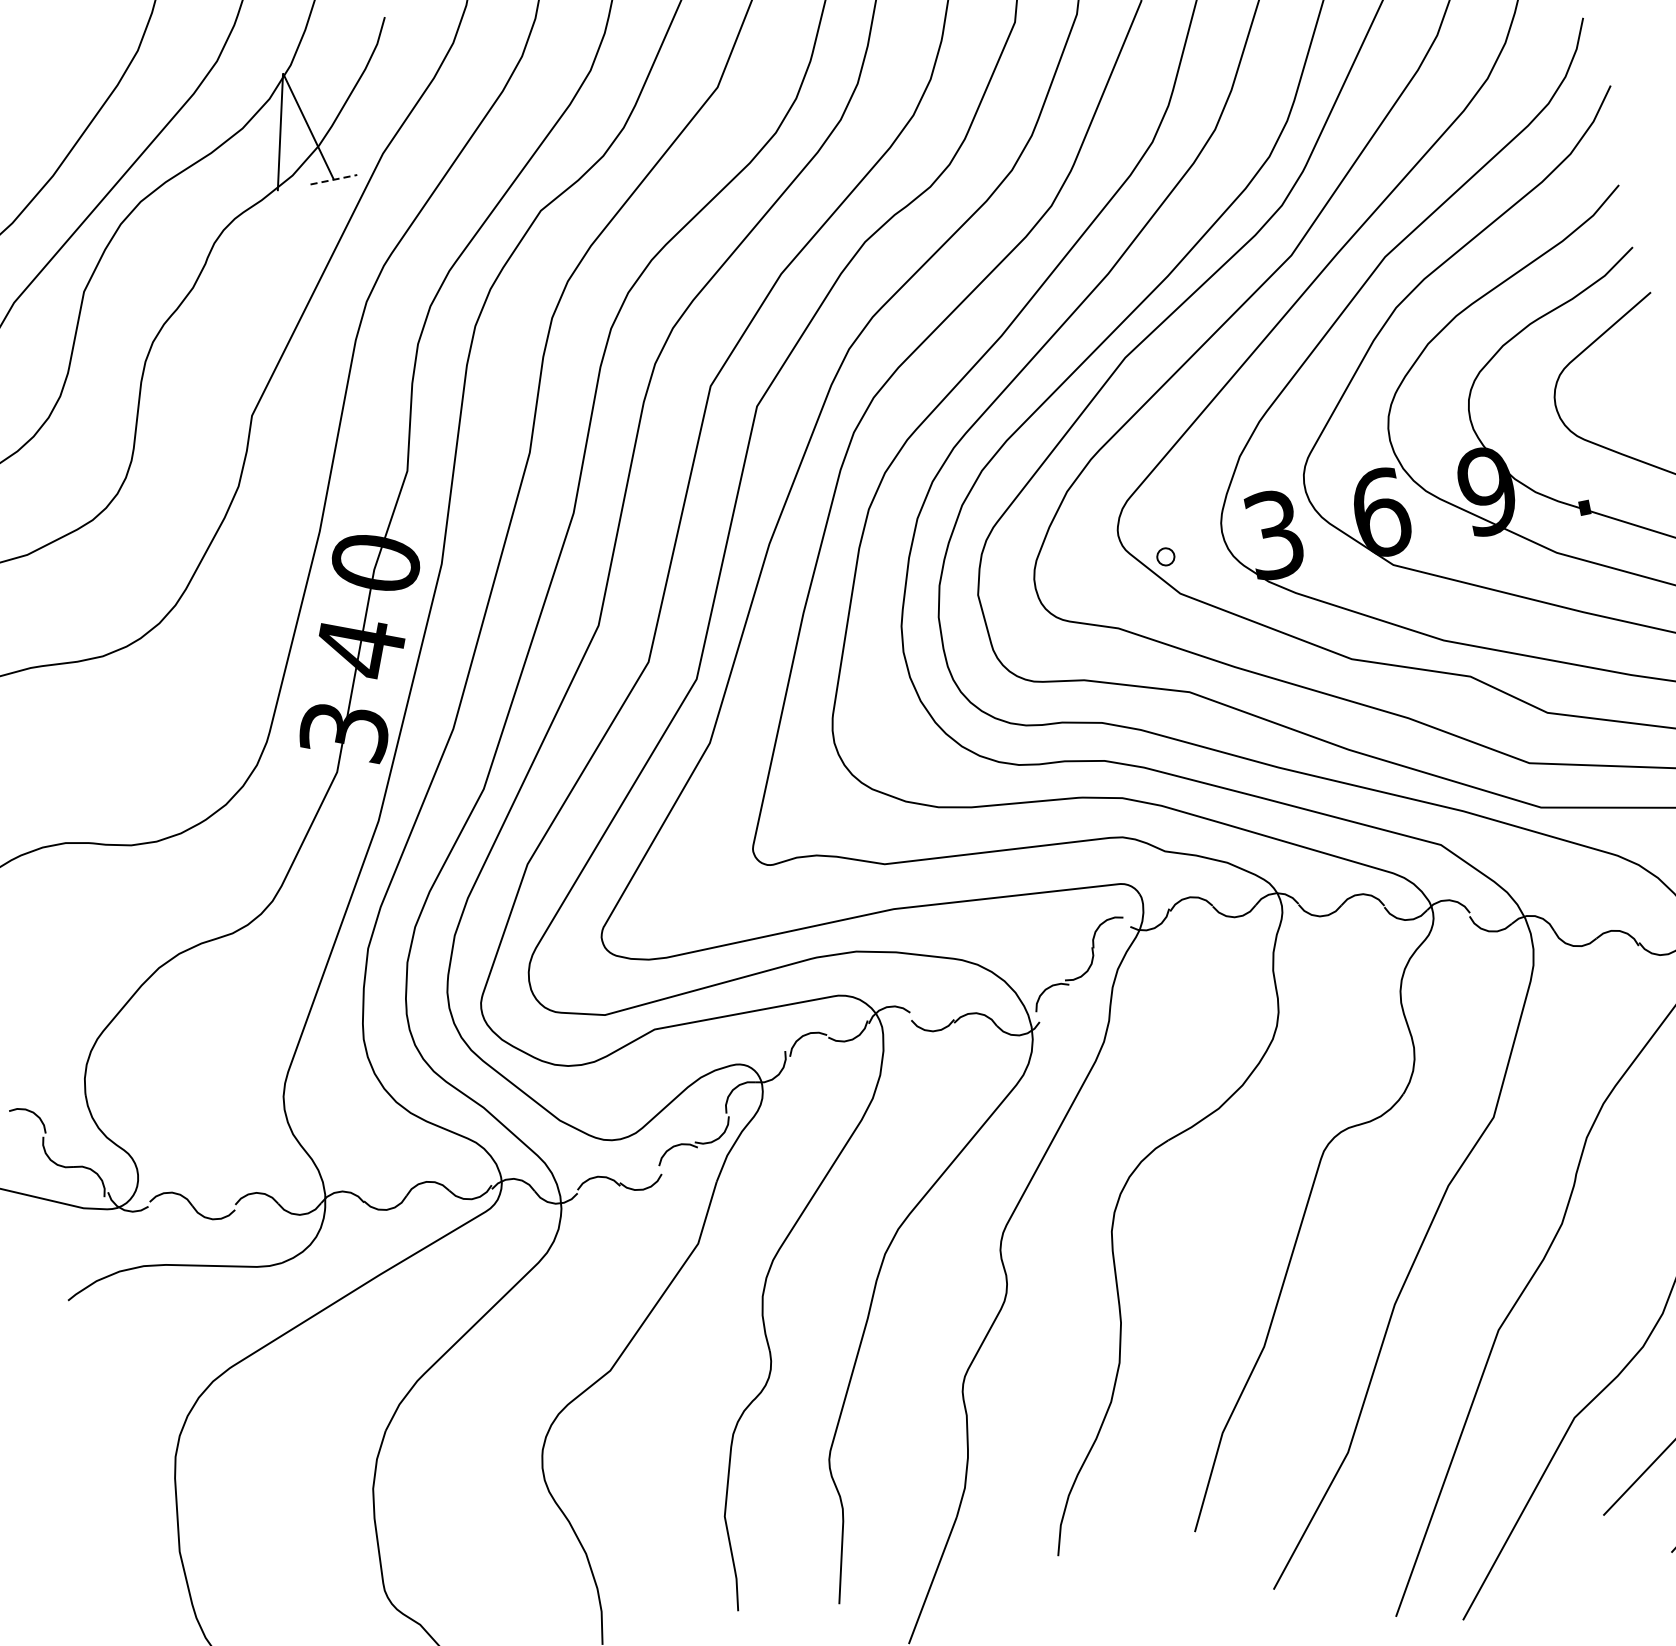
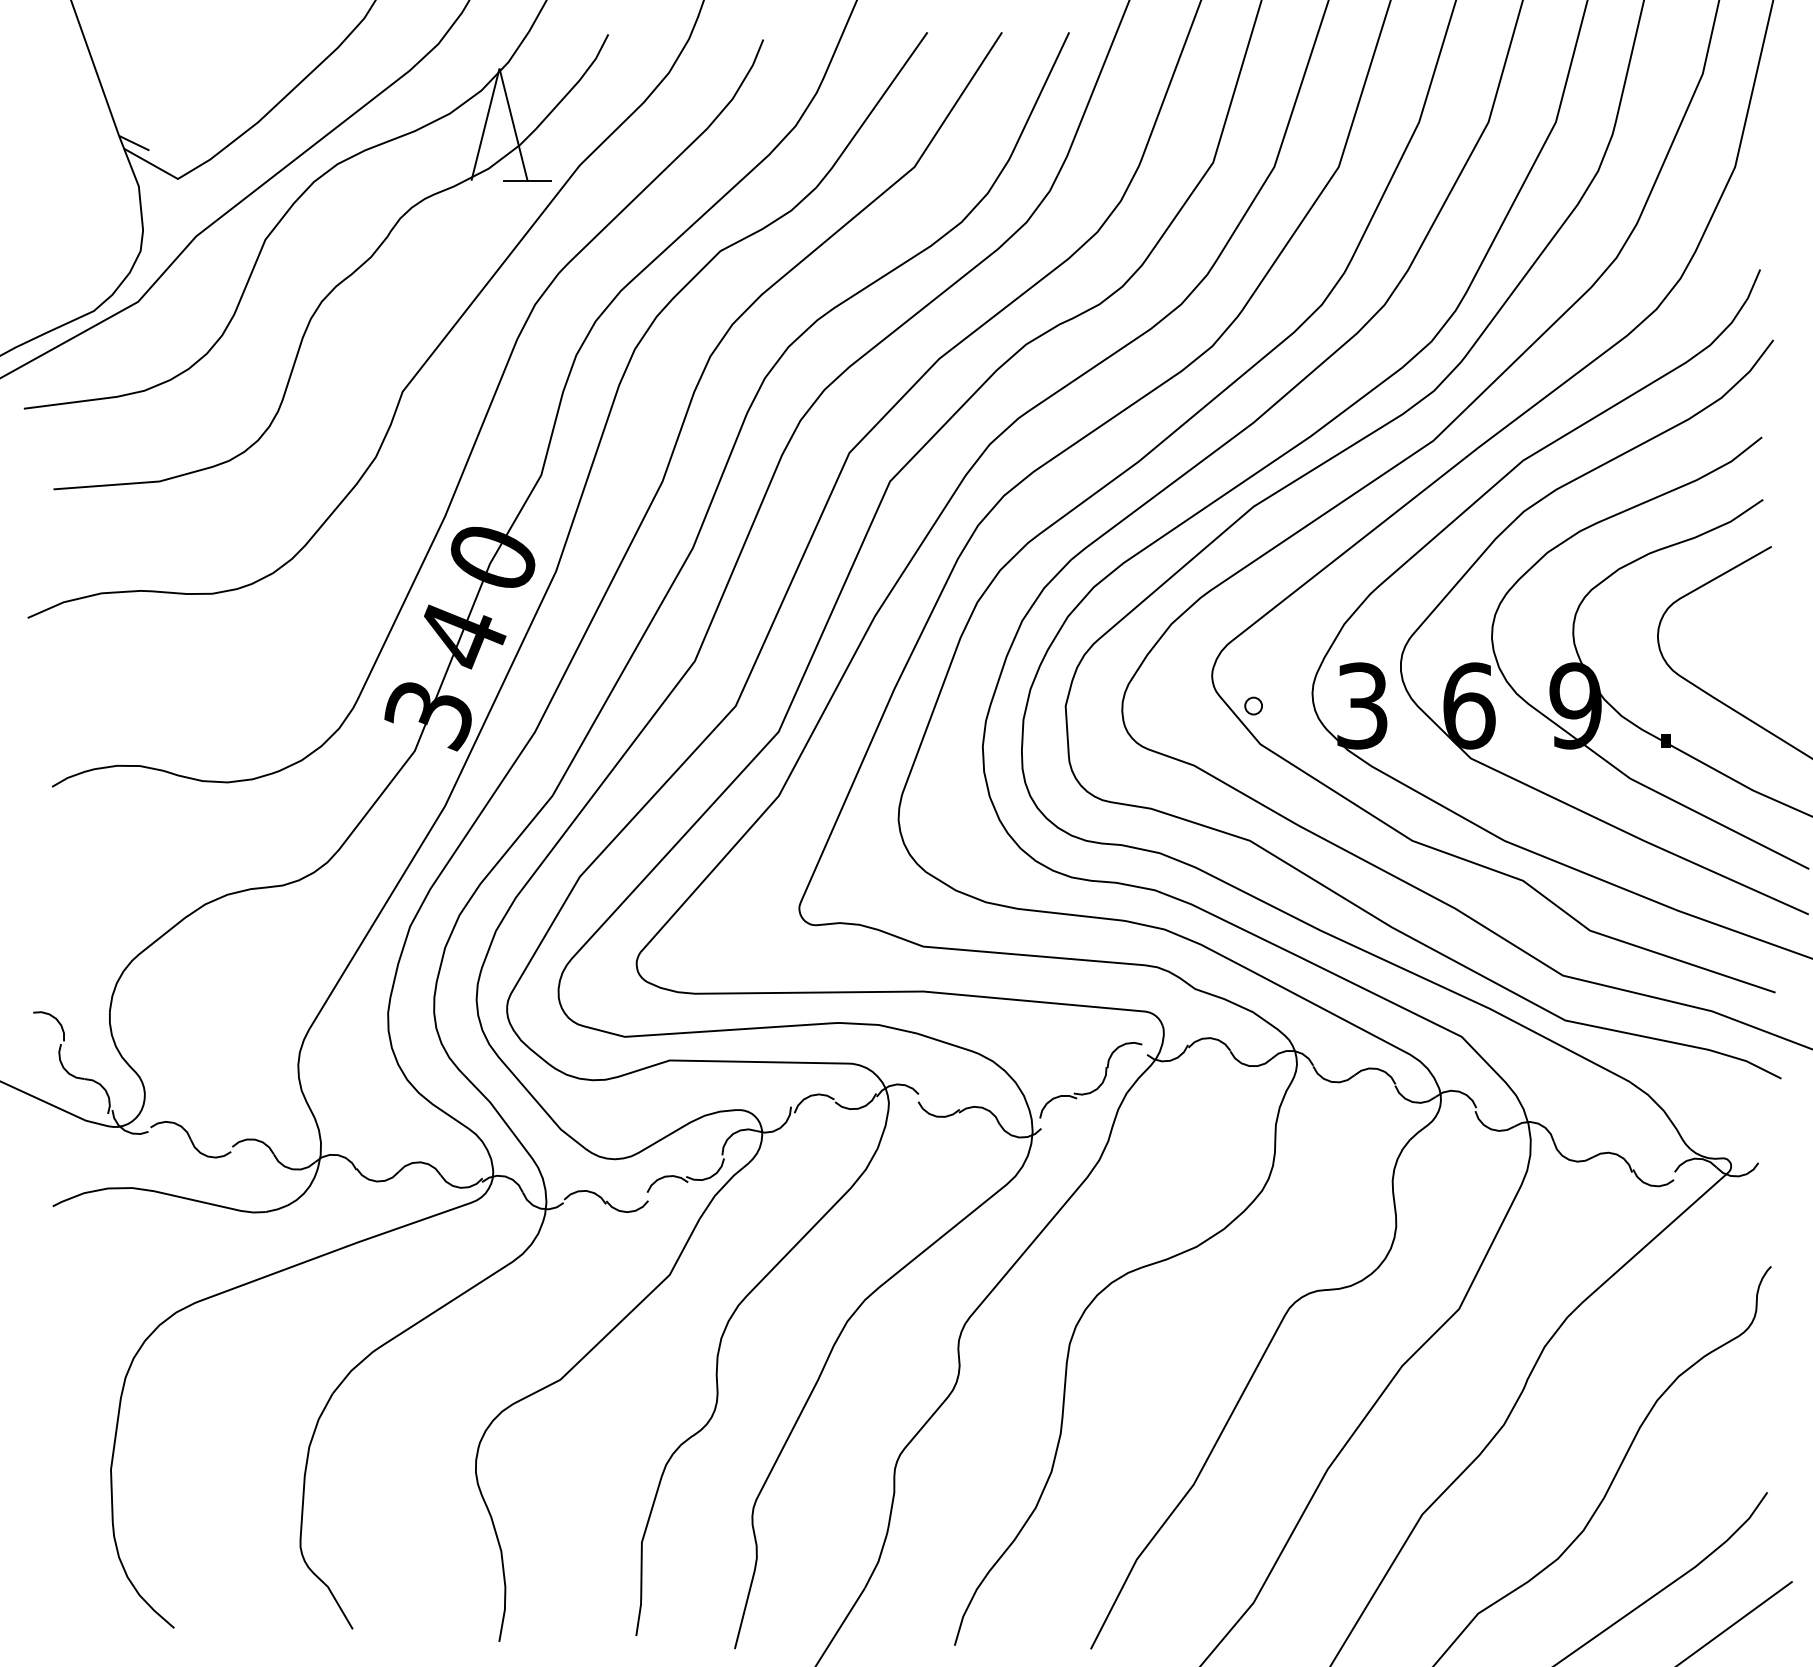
line: (334, 179) -> (528, 180), dashed -> solid

